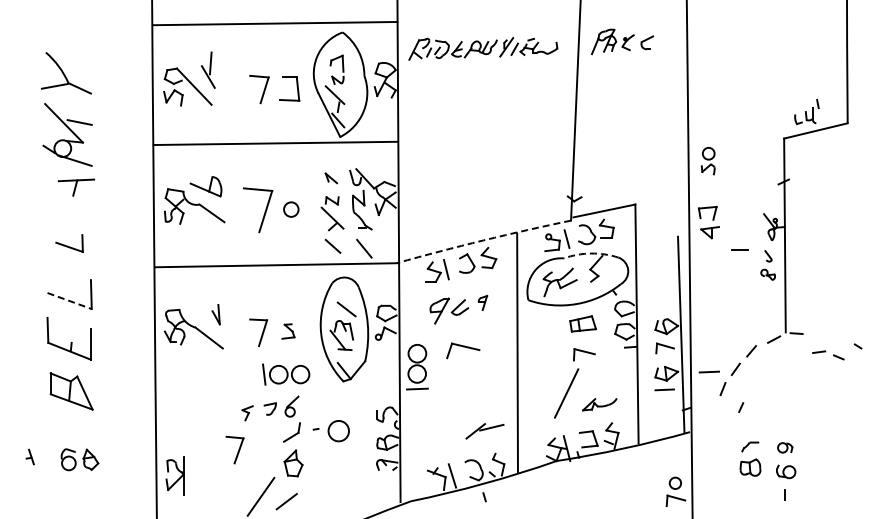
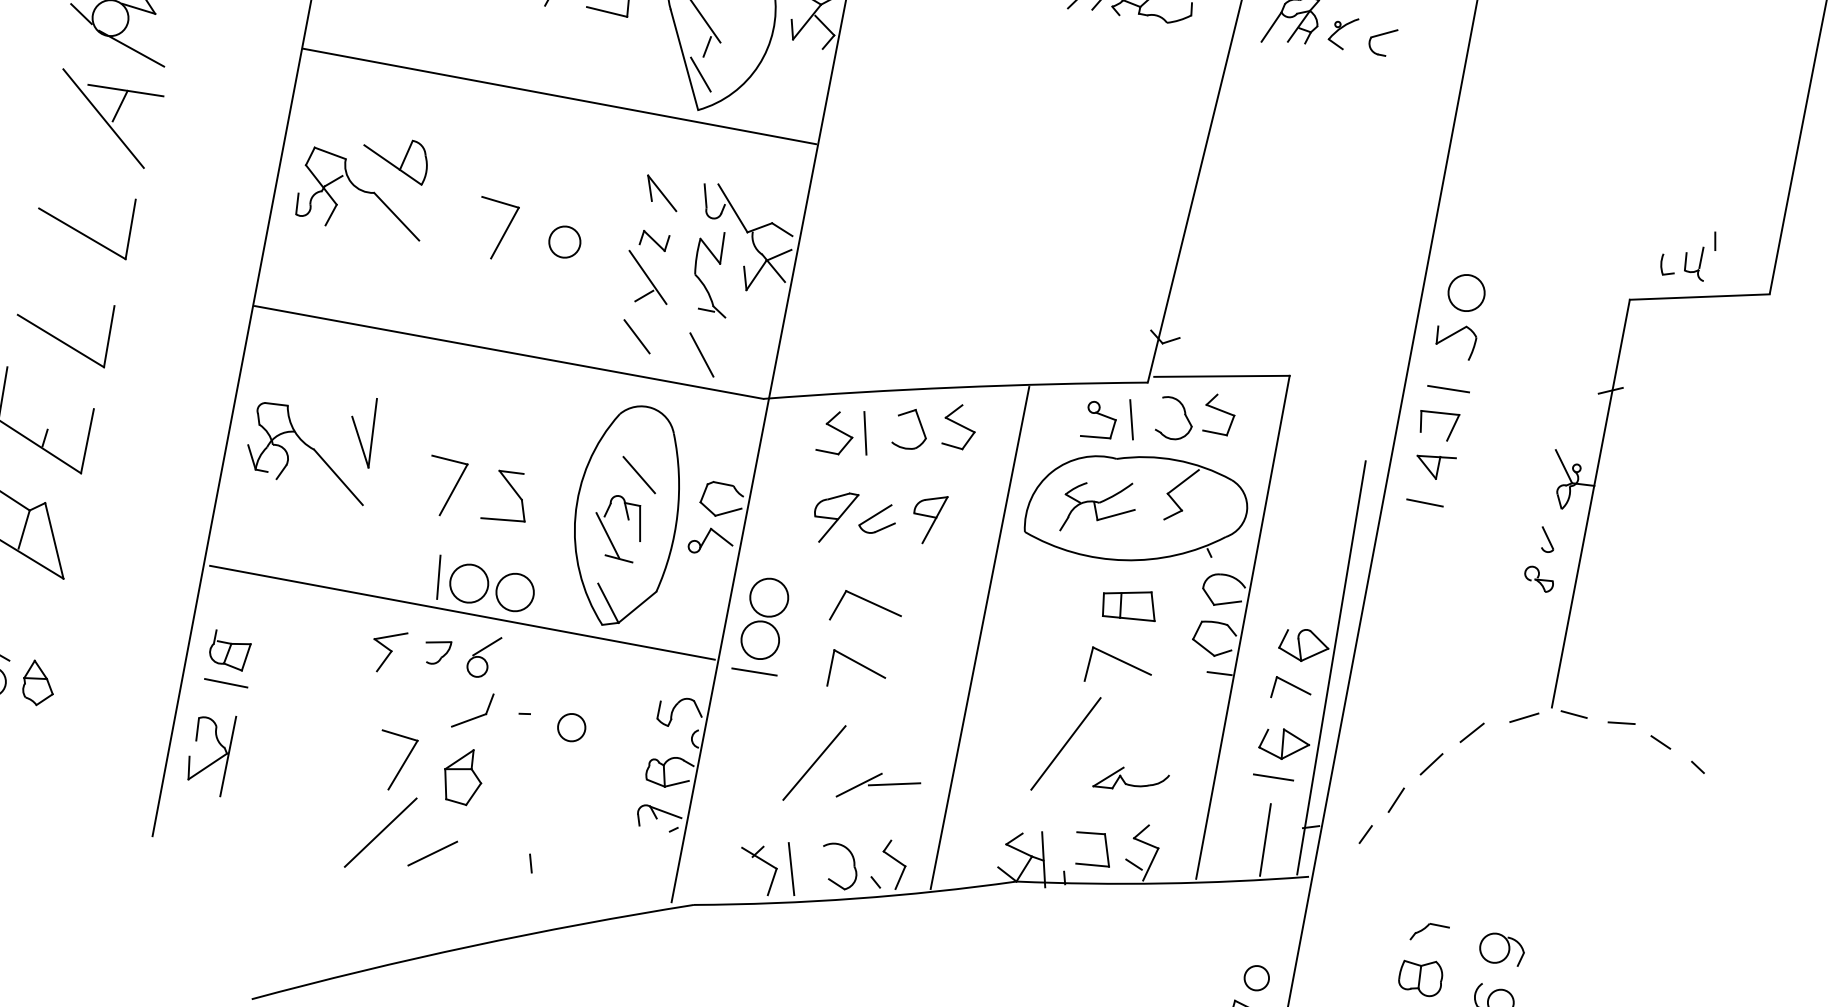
part: (708, 161) -> (1461, 316), size x1.43
part: (331, 178) -> (662, 193), size x1.43
line: (68, 195) -> (102, 118), added
part: (258, 209) -> (496, 228), size x0.62
arc: (483, 240) -> (955, 387), dashed -> solid
part: (69, 243) -> (84, 220), size x1.67
line: (739, 249) -> (1424, 500), moved
arc: (591, 253) -> (1176, 460), dashed -> solid
line: (69, 301) -> (60, 342), dashed -> solid
part: (482, 302) -> (927, 517), size x1.67
part: (216, 314) -> (363, 431), size x1.67
part: (288, 331) -> (507, 496), size x1.67
part: (584, 354) -> (1119, 669), size x1.43
part: (828, 355) -> (1639, 734), moved
line: (708, 371) -> (1447, 387), moved
part: (464, 379) -> (857, 671), added
line: (278, 388) -> (462, 612), added
line: (741, 407) -> (1366, 834), moved
part: (247, 413) -> (387, 651), size x1.43
line: (666, 419) -> (1264, 840), added
line: (453, 424) -> (815, 761), added
part: (176, 430) -> (231, 657), added
circle: (338, 431) -> (570, 727), size x0.62
part: (785, 447) -> (1503, 949), size x1.43
part: (234, 449) -> (394, 760), moved
line: (484, 497) -> (530, 864), moved

